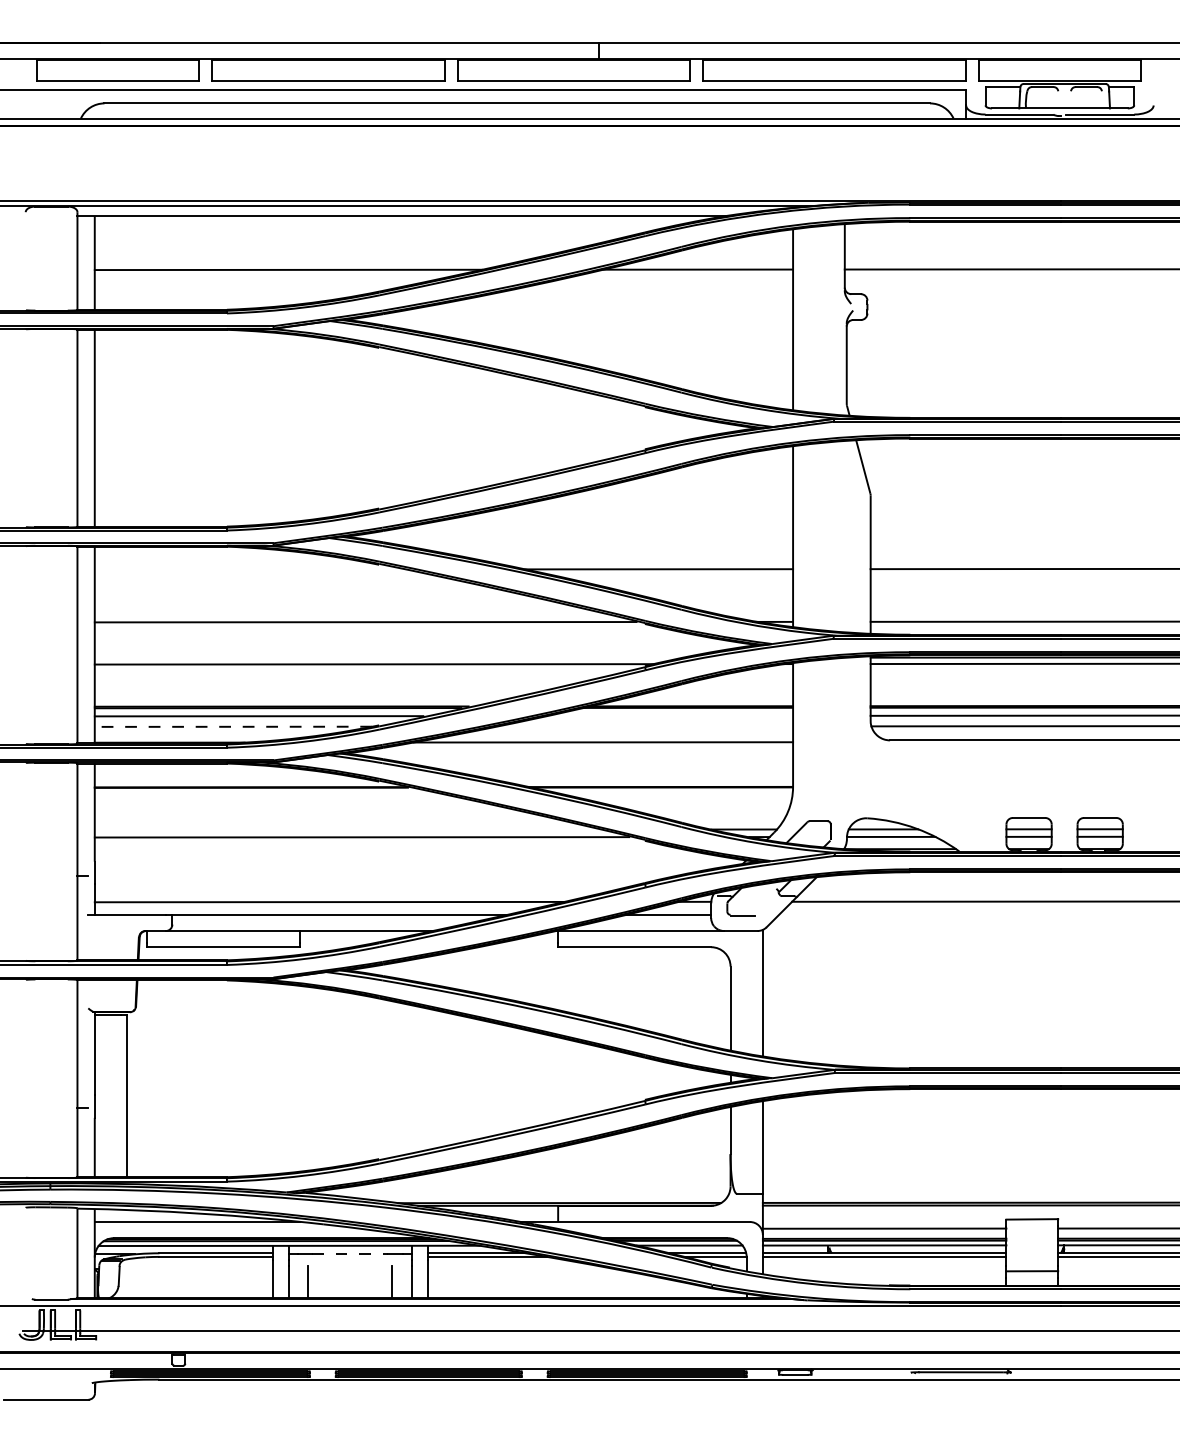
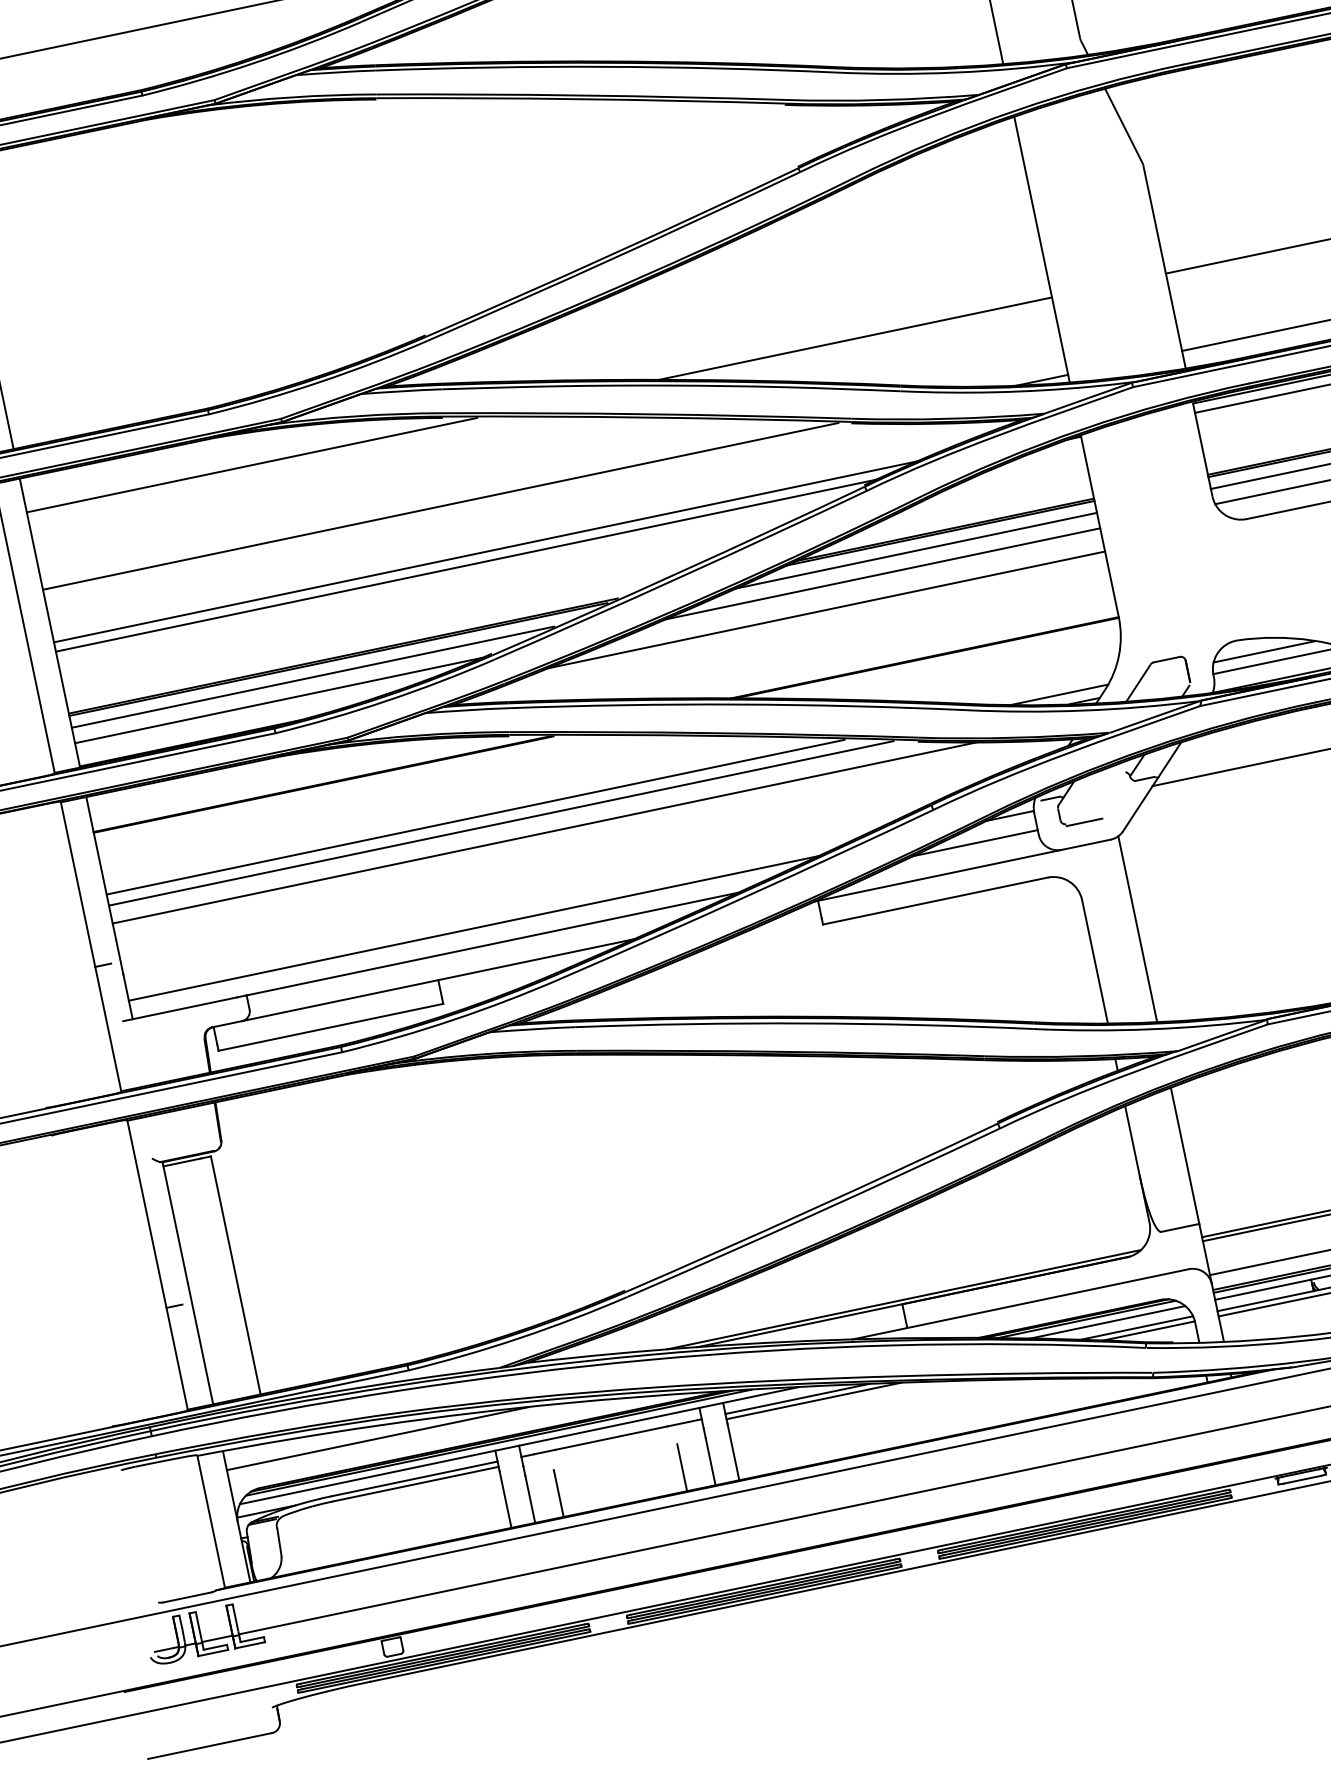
line: (247, 569) -> (251, 465), added
line: (388, 657) -> (485, 551), added
line: (670, 715) -> (916, 549), added
line: (233, 726) -> (278, 700), dashed -> solid
line: (644, 726) -> (882, 574), added
line: (345, 829) -> (474, 816), added
line: (388, 849) -> (543, 833), added
line: (350, 1253) -> (612, 1437), dashed -> solid

